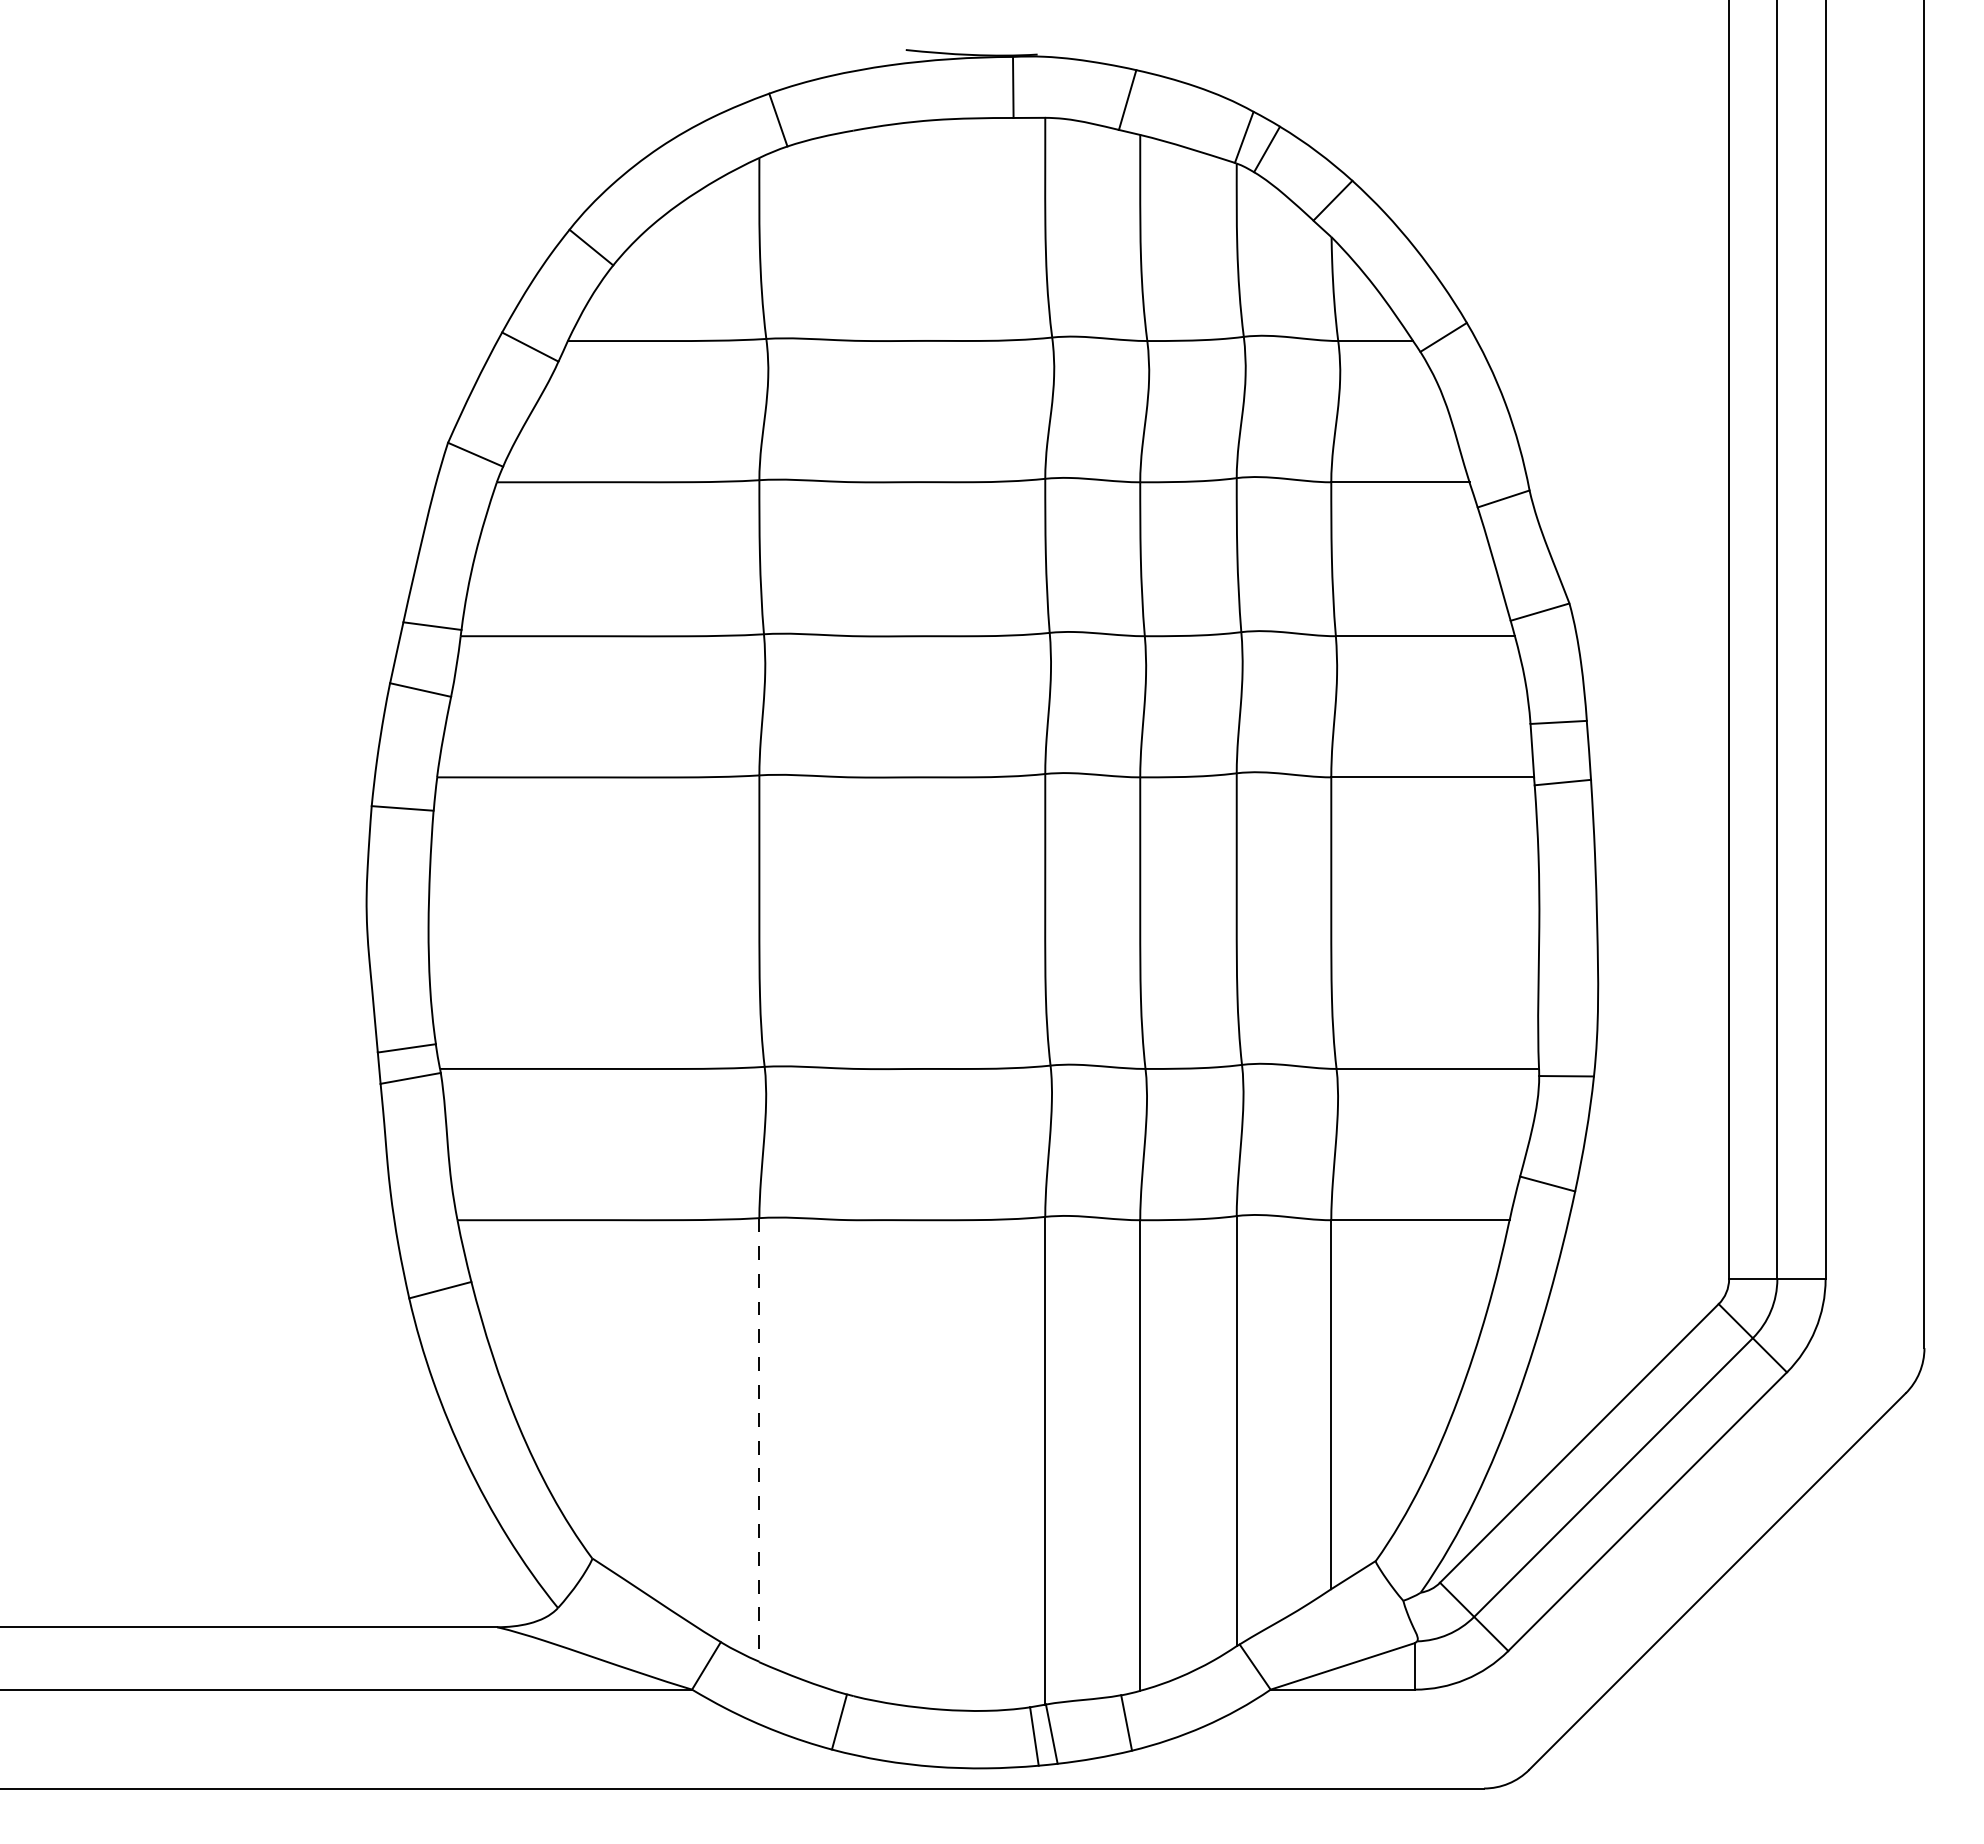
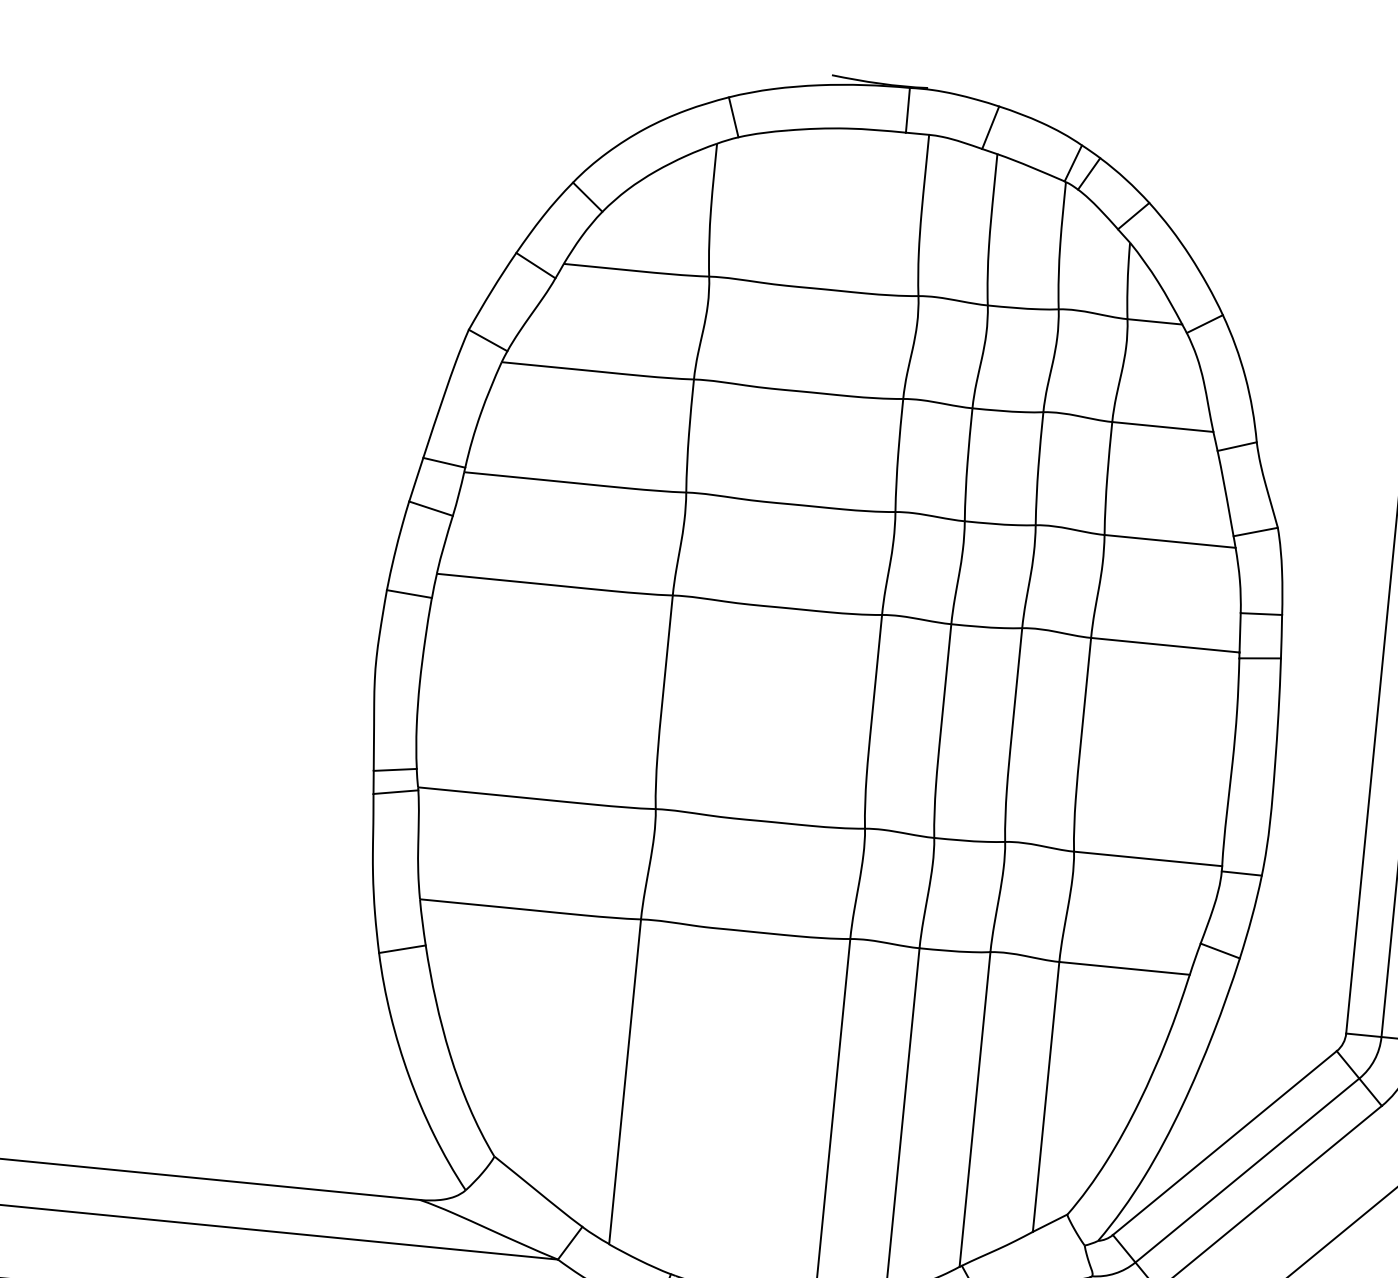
line: (759, 1439) -> (625, 1081), dashed -> solid

